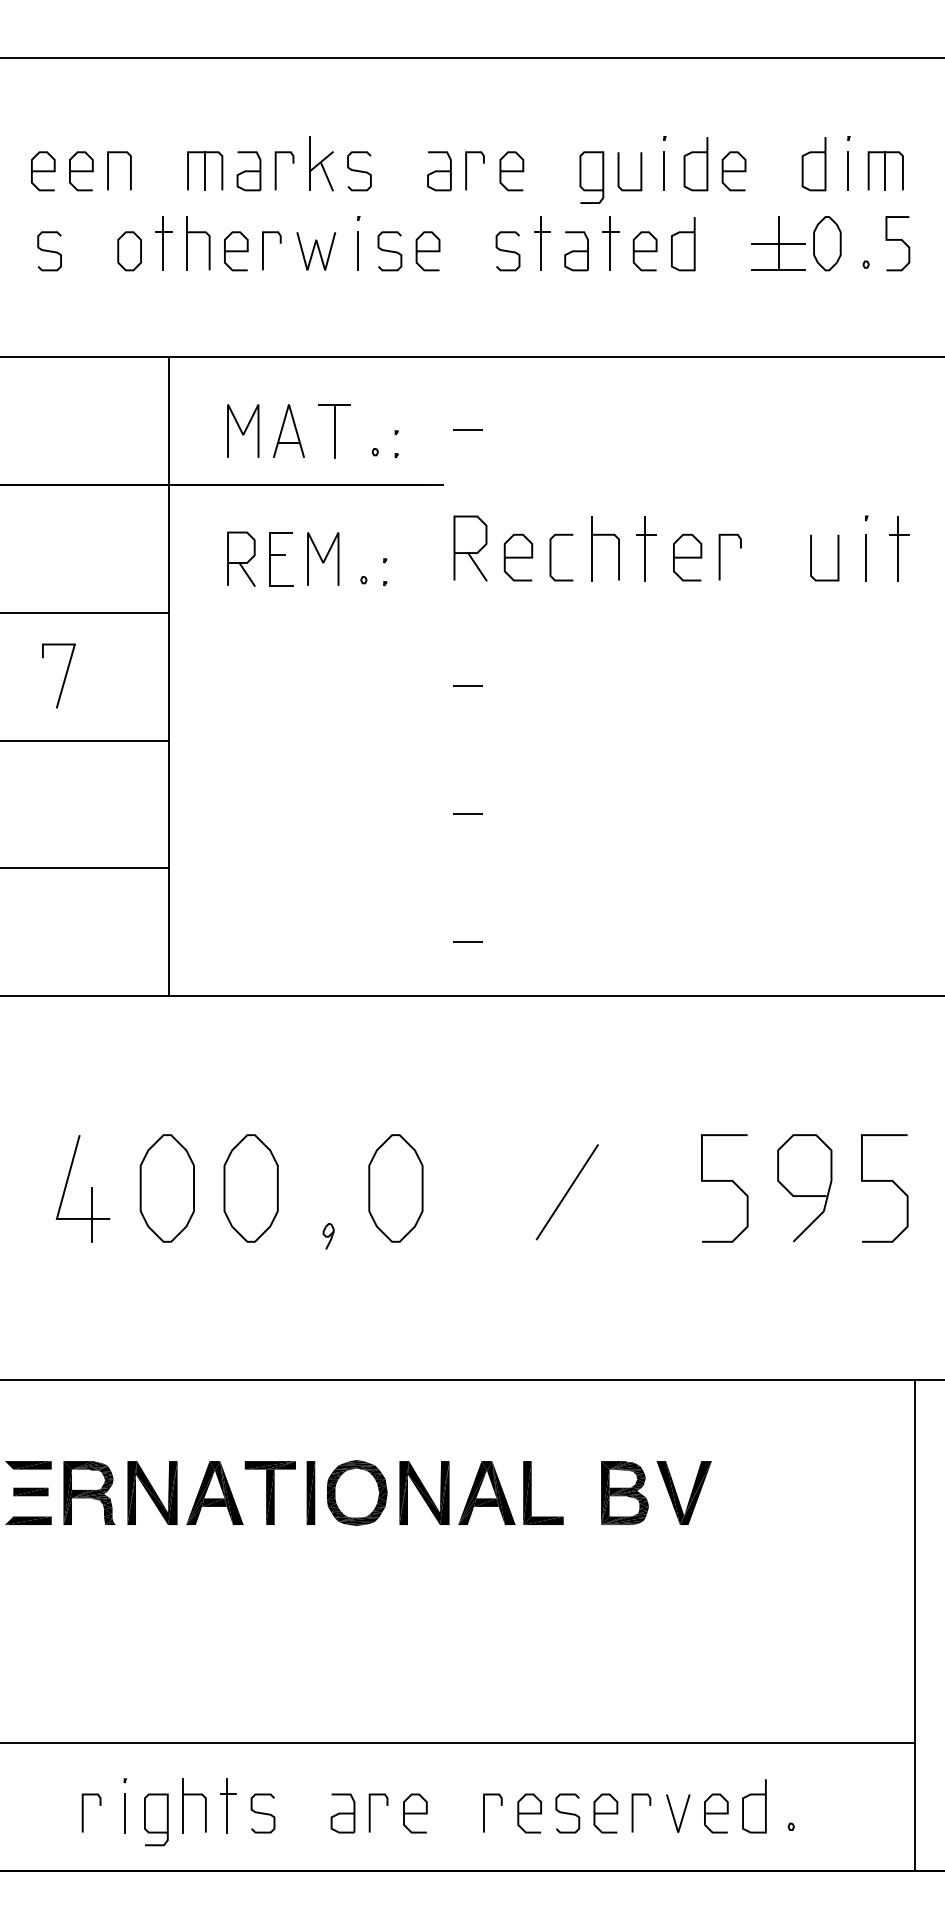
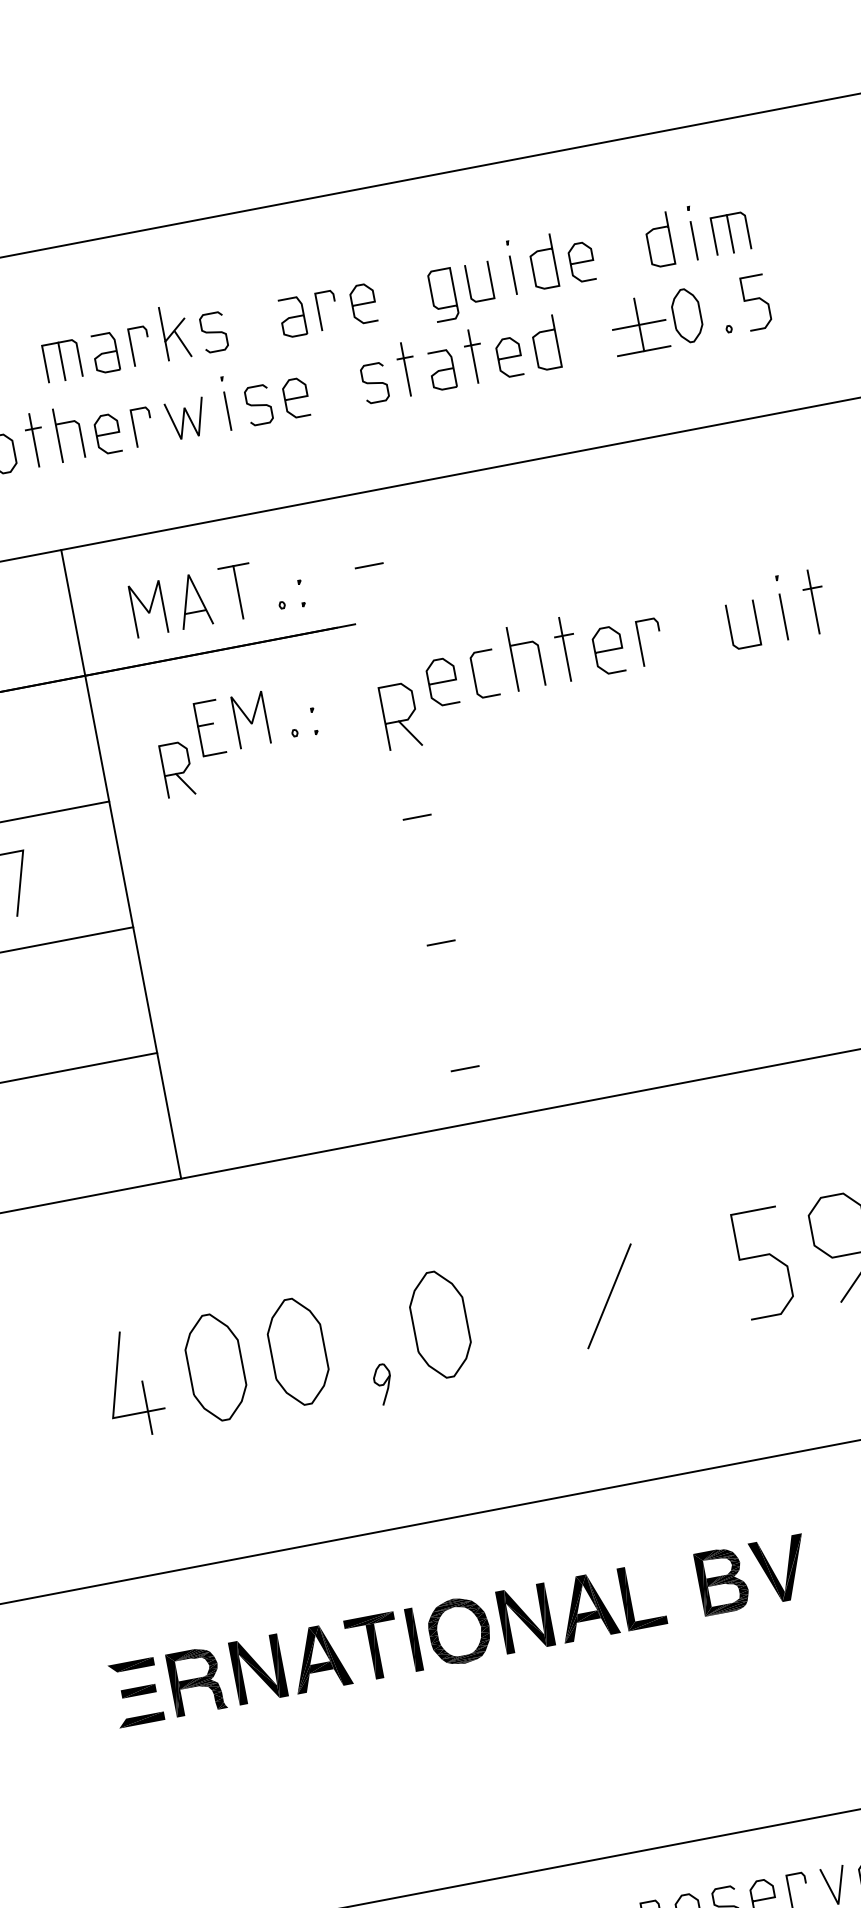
part: (470, 548) -> (400, 716), moved
part: (241, 558) -> (177, 769), moved
part: (328, 1236) -> (383, 1384), size x1.6

